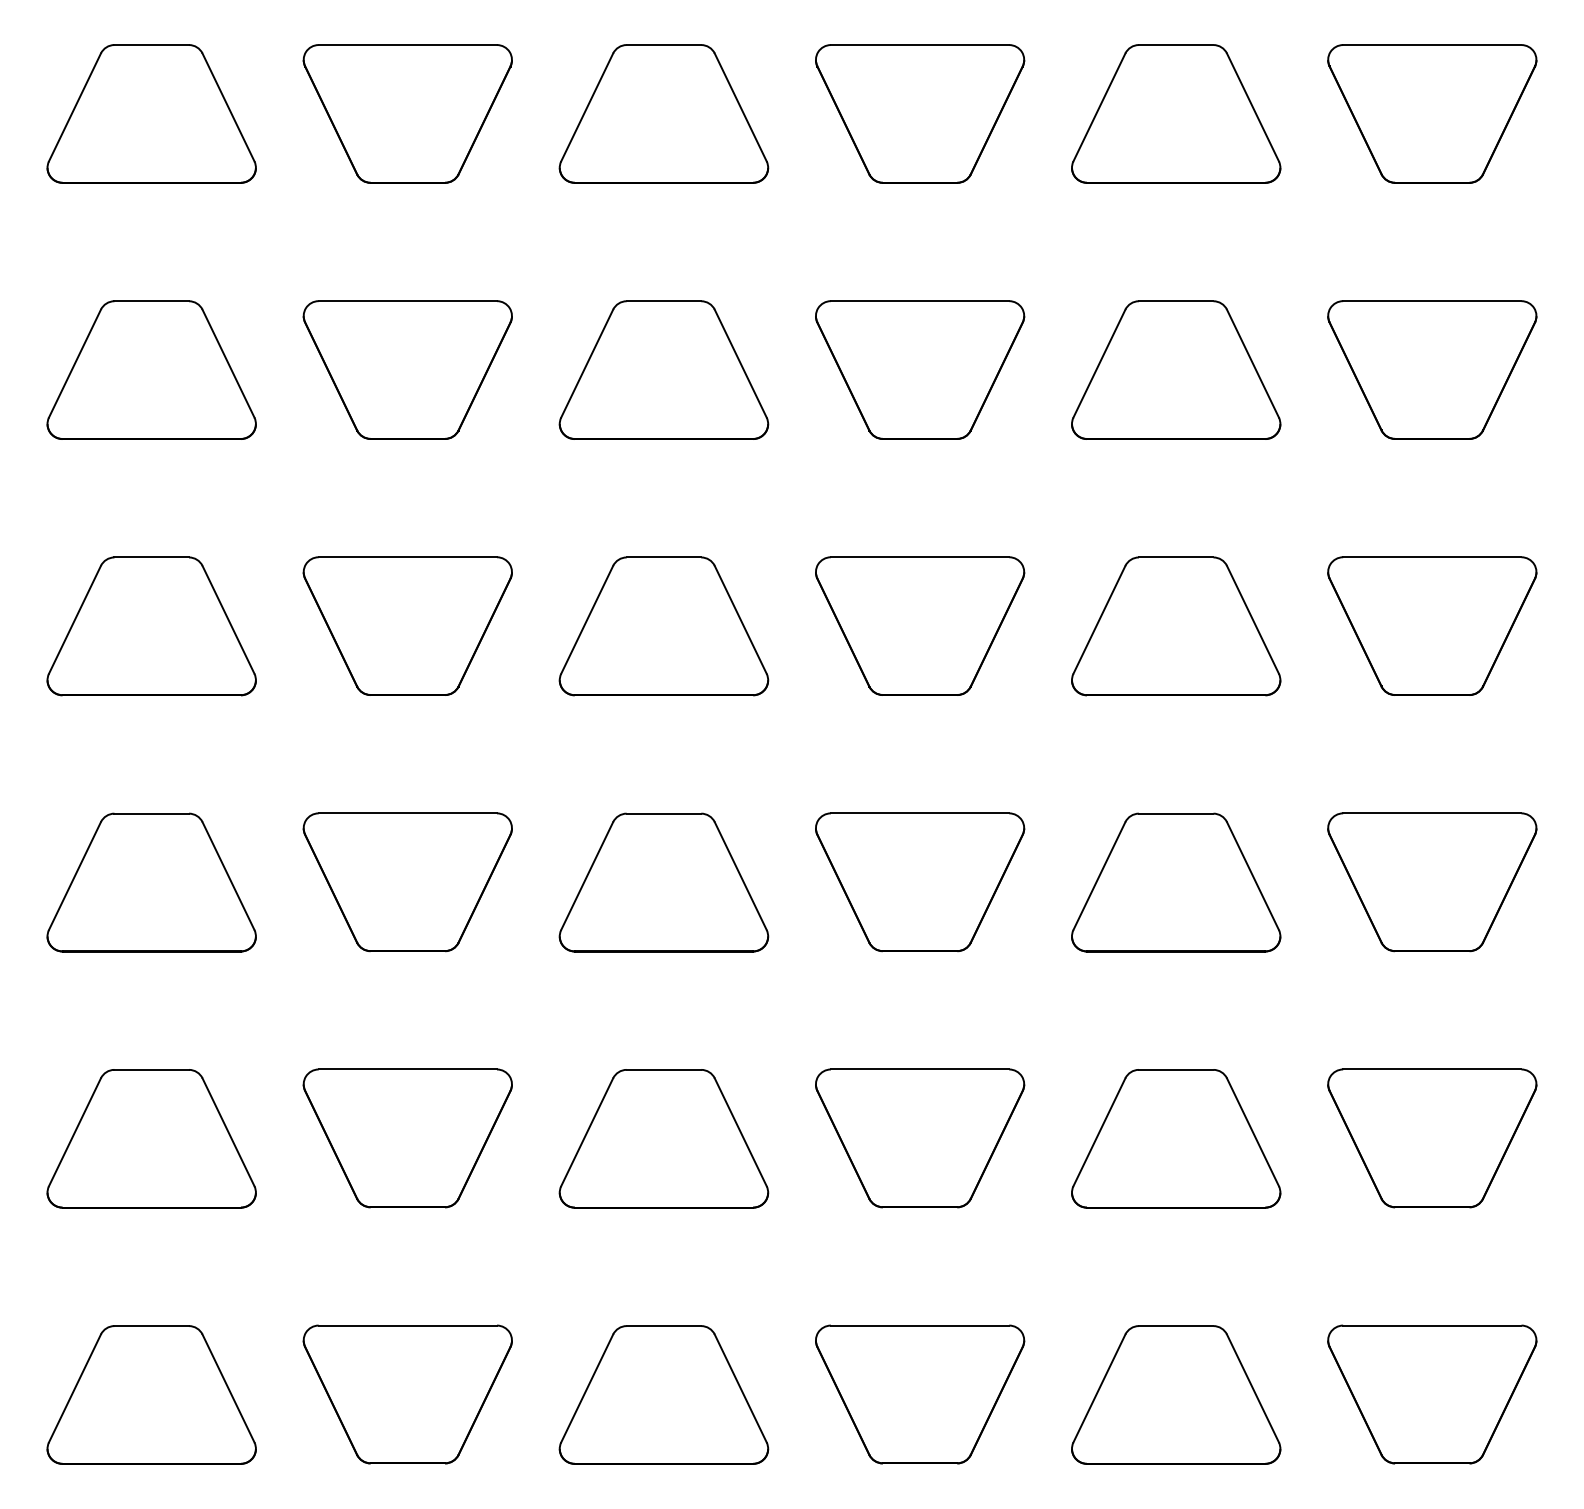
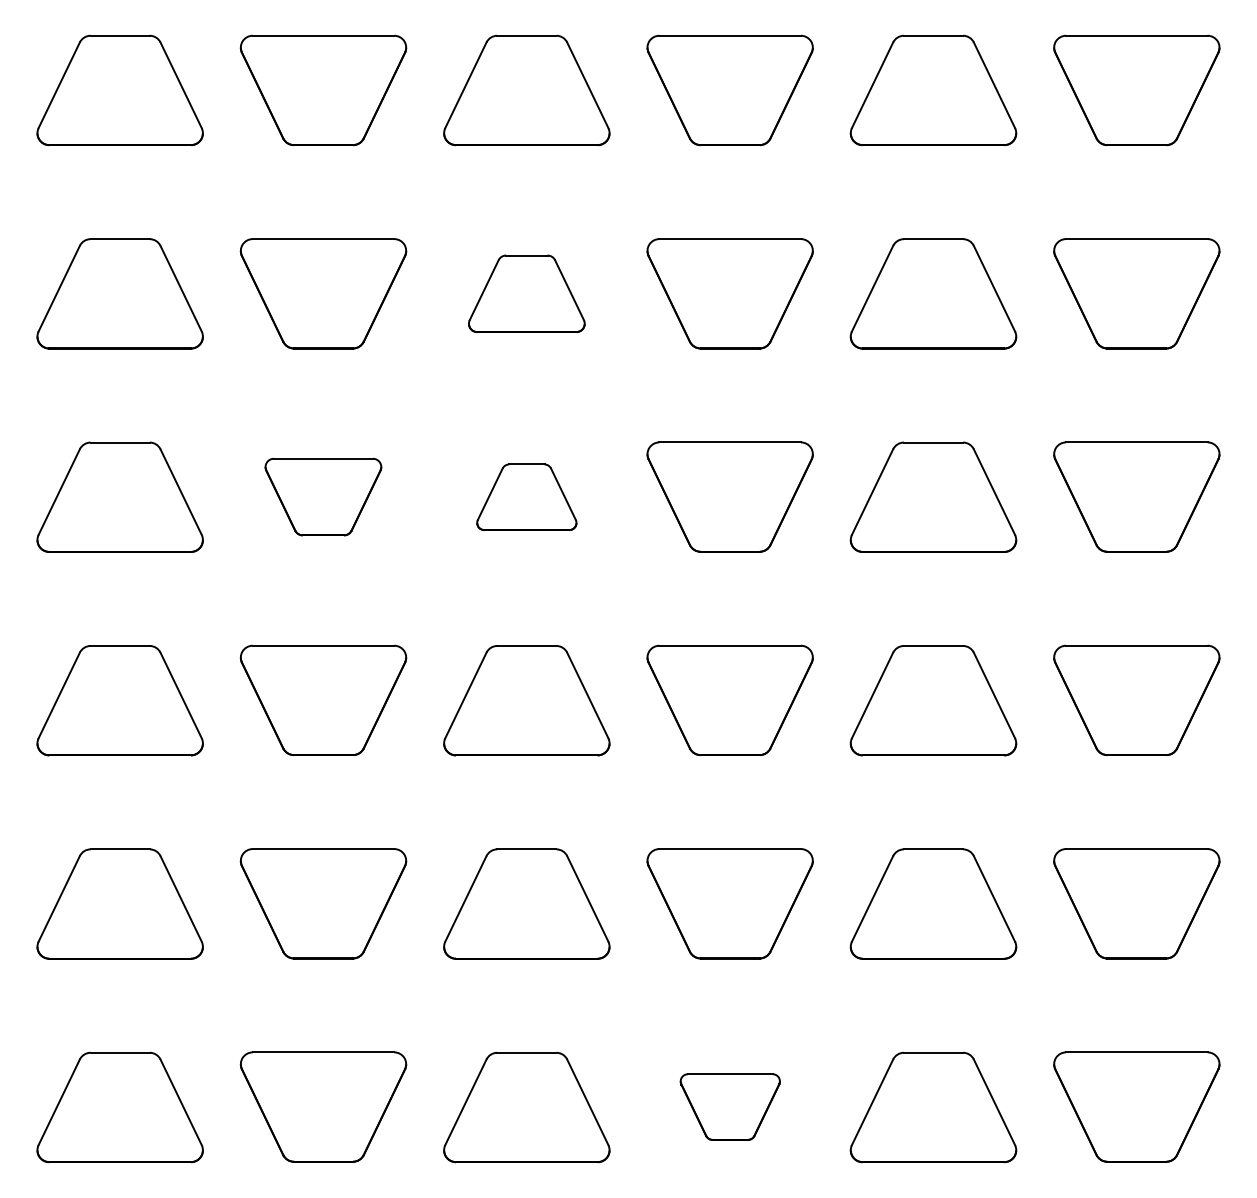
part: (663, 369) -> (526, 293), size x0.7
part: (407, 625) -> (323, 496), size x0.7
part: (663, 626) -> (526, 497), size x0.6
part: (920, 1394) -> (730, 1107), size x0.6

